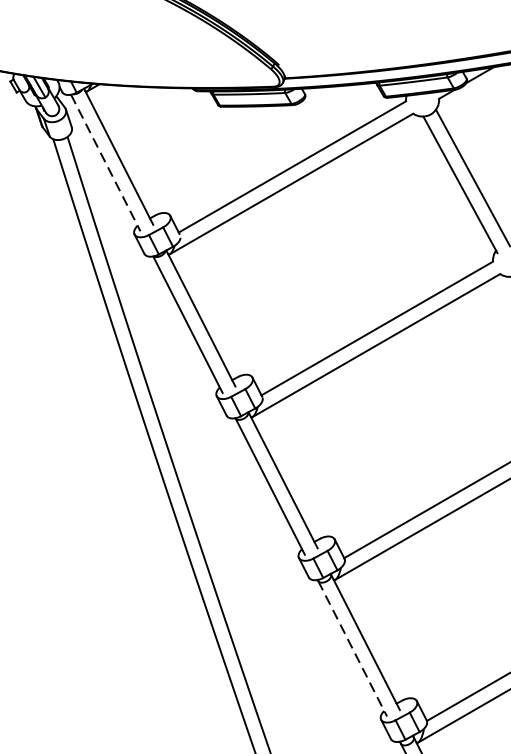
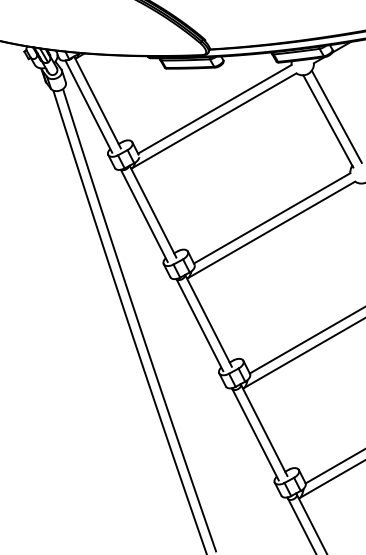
line: (105, 162) -> (88, 106), dashed -> solid
line: (352, 649) -> (255, 435), dashed -> solid

